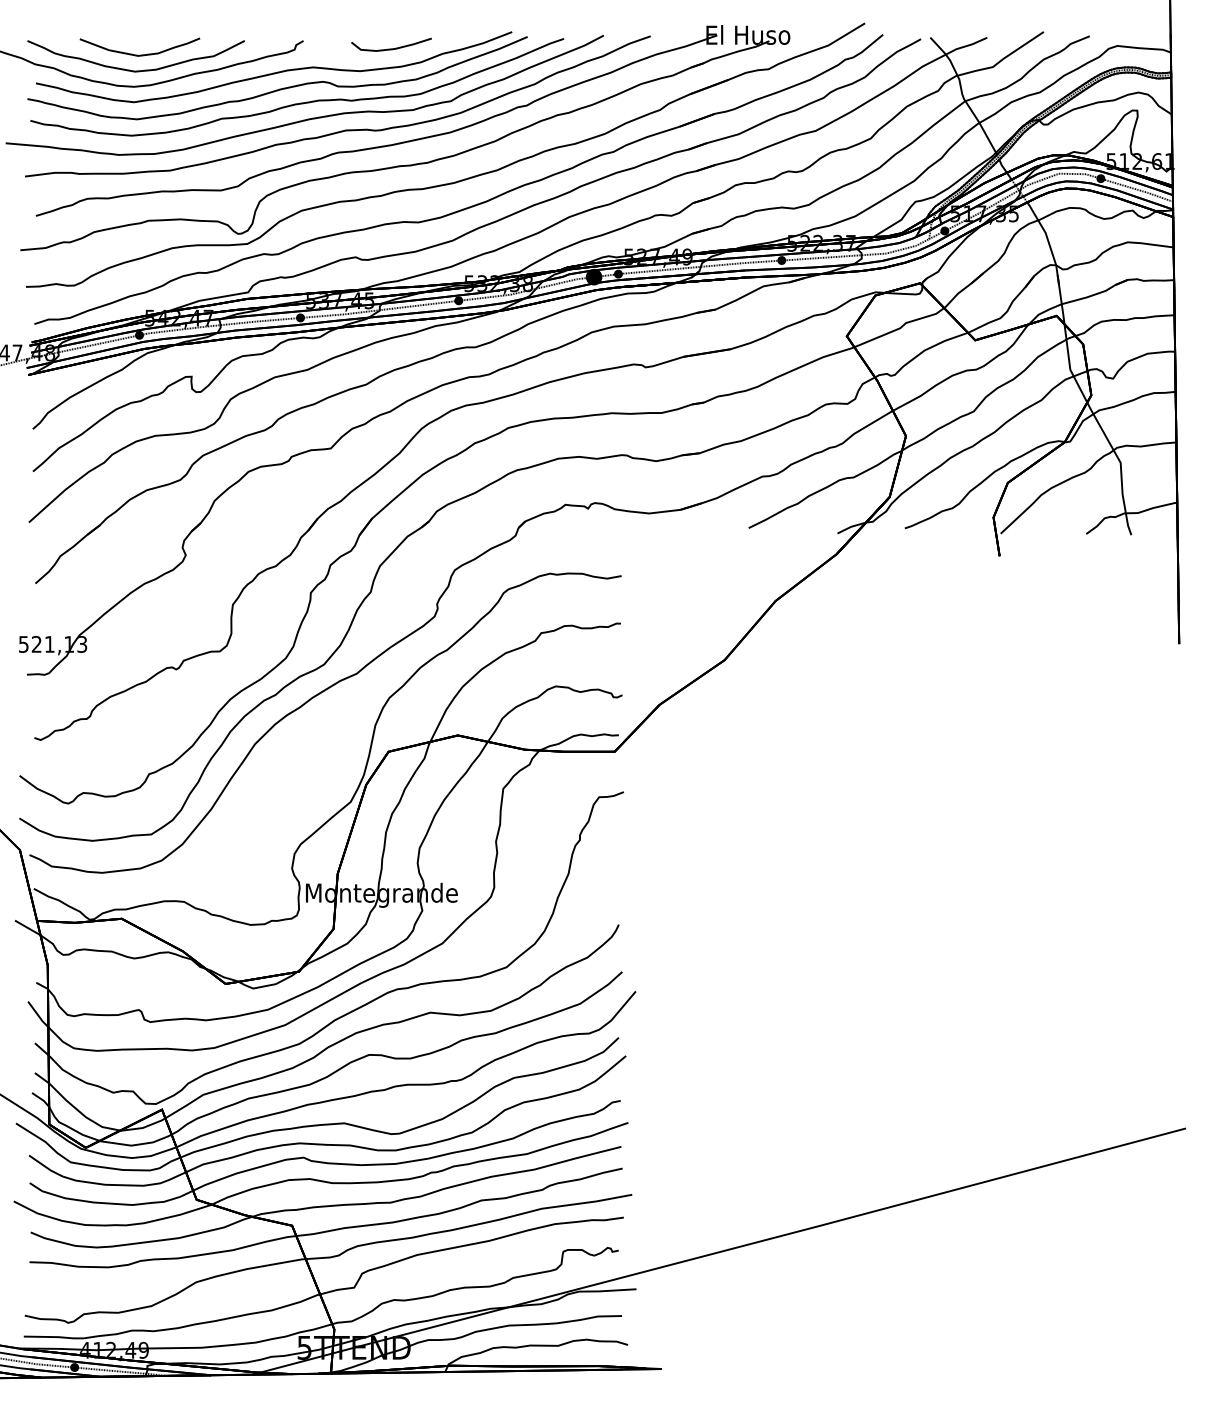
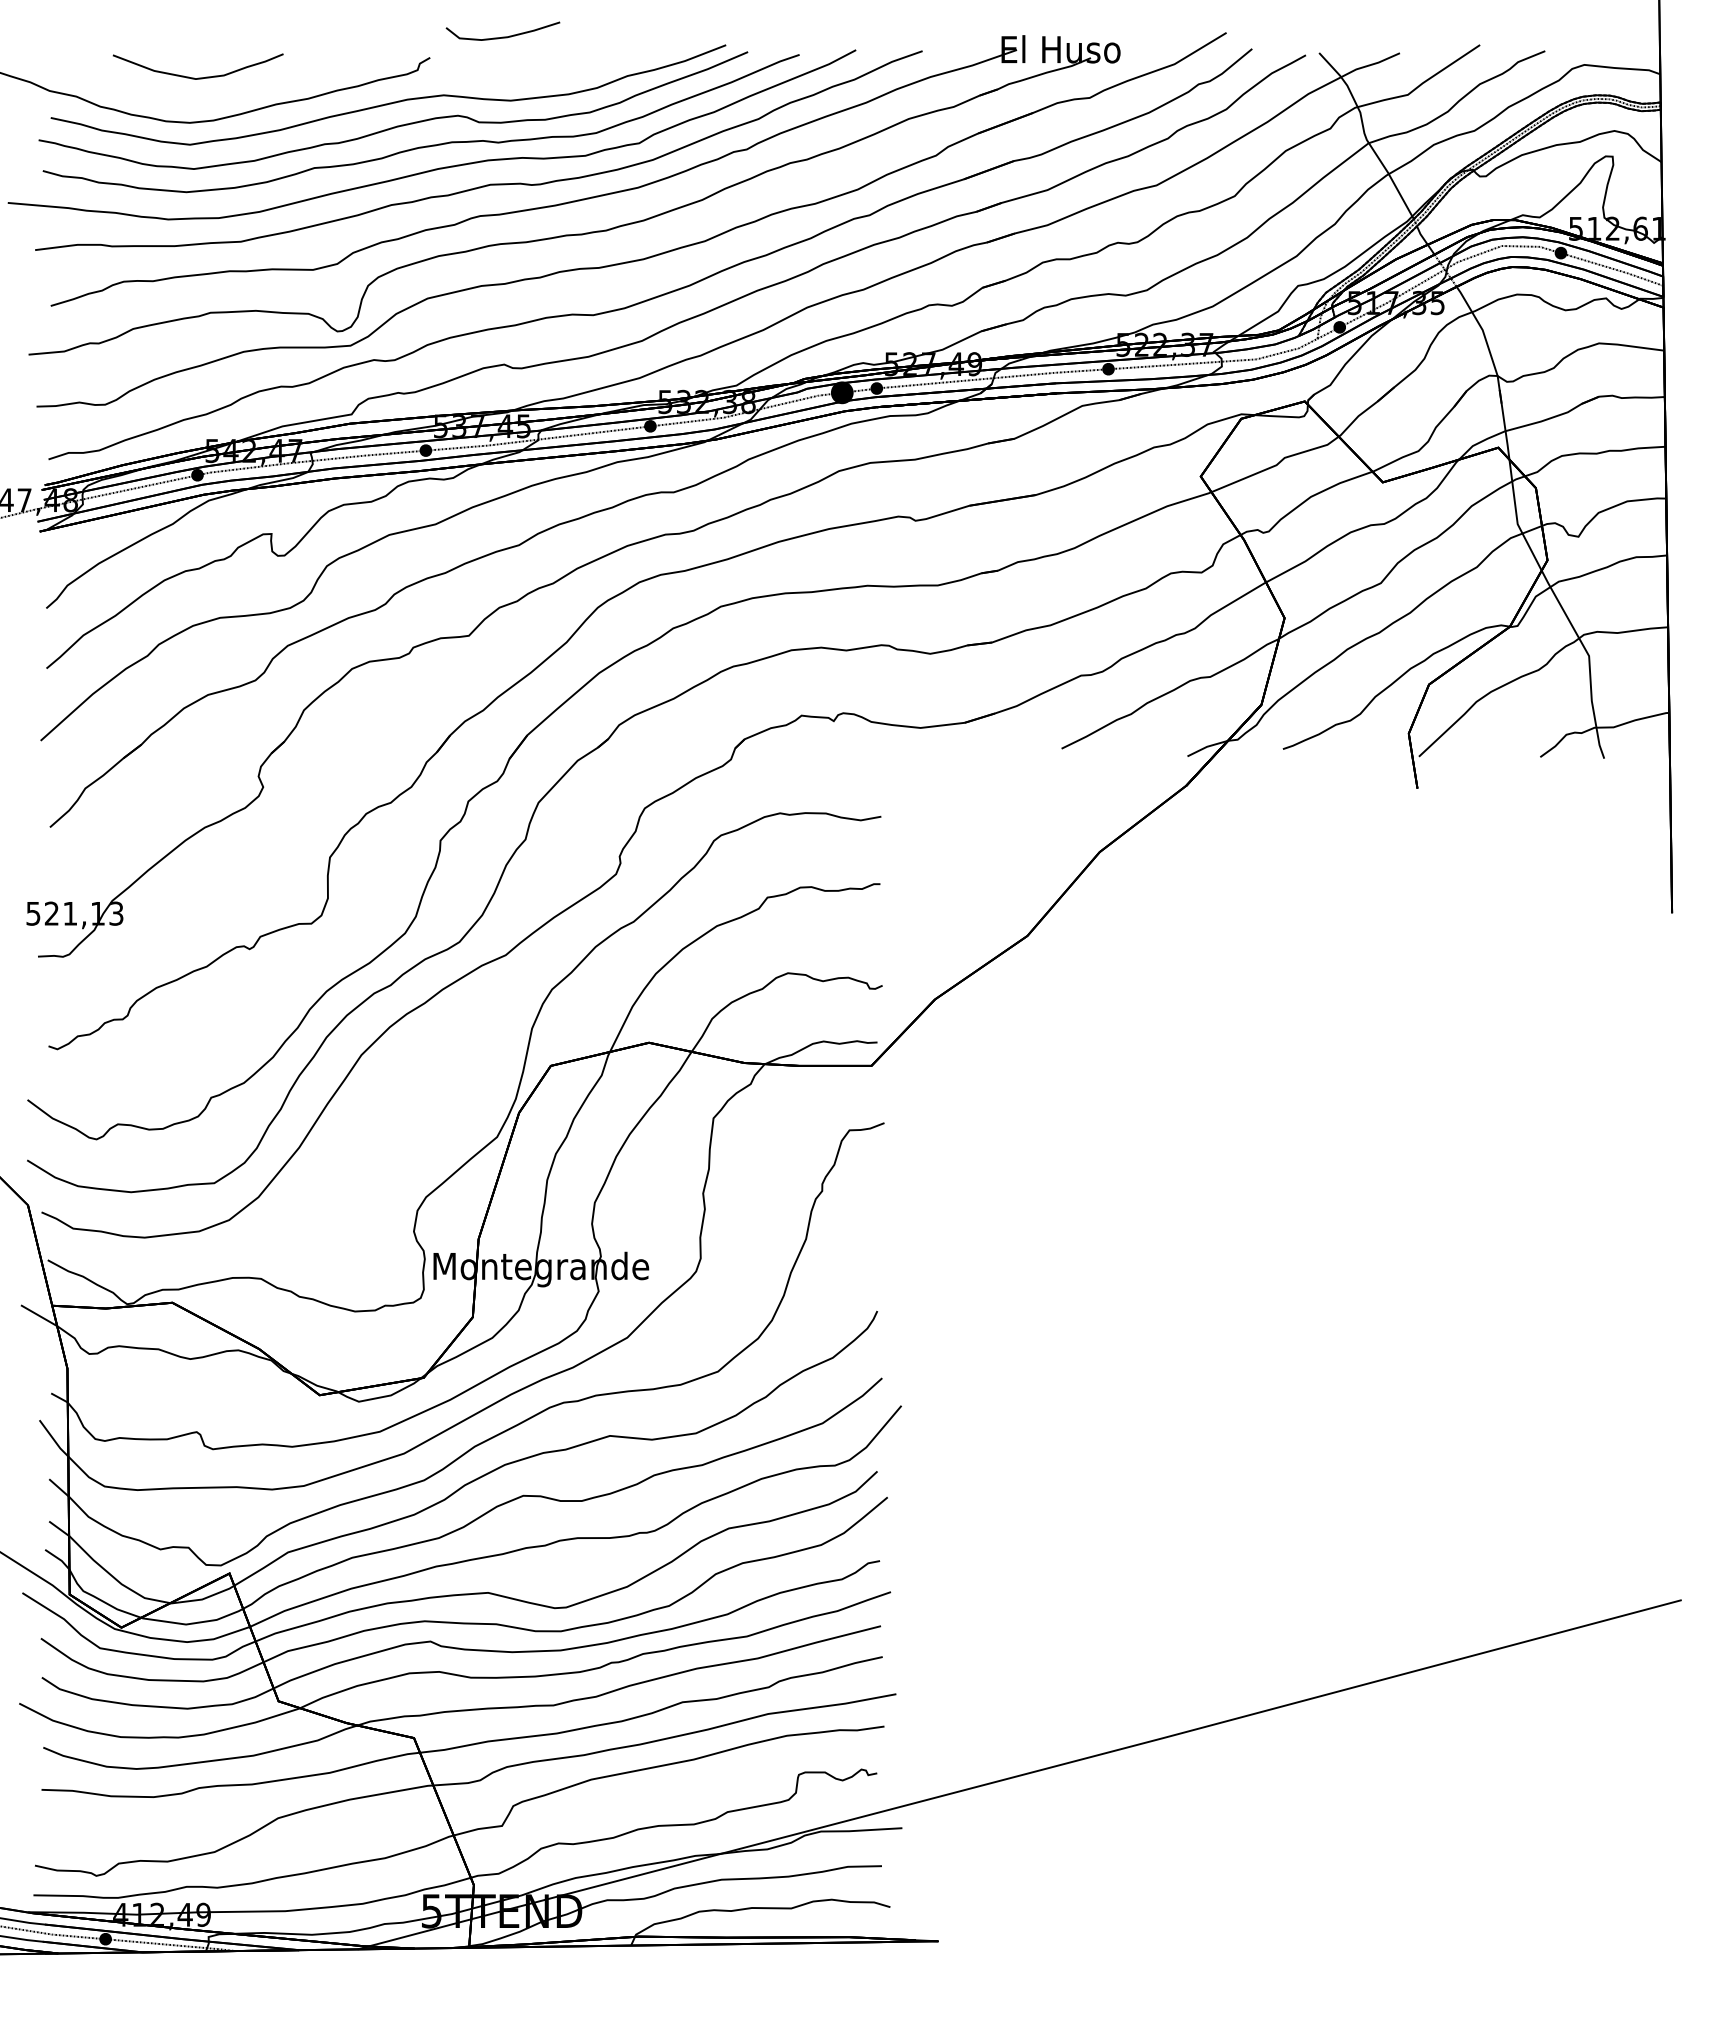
curve: (391, 48) -> (502, 36), moved
curve: (132, 70) -> (187, 99), removed

